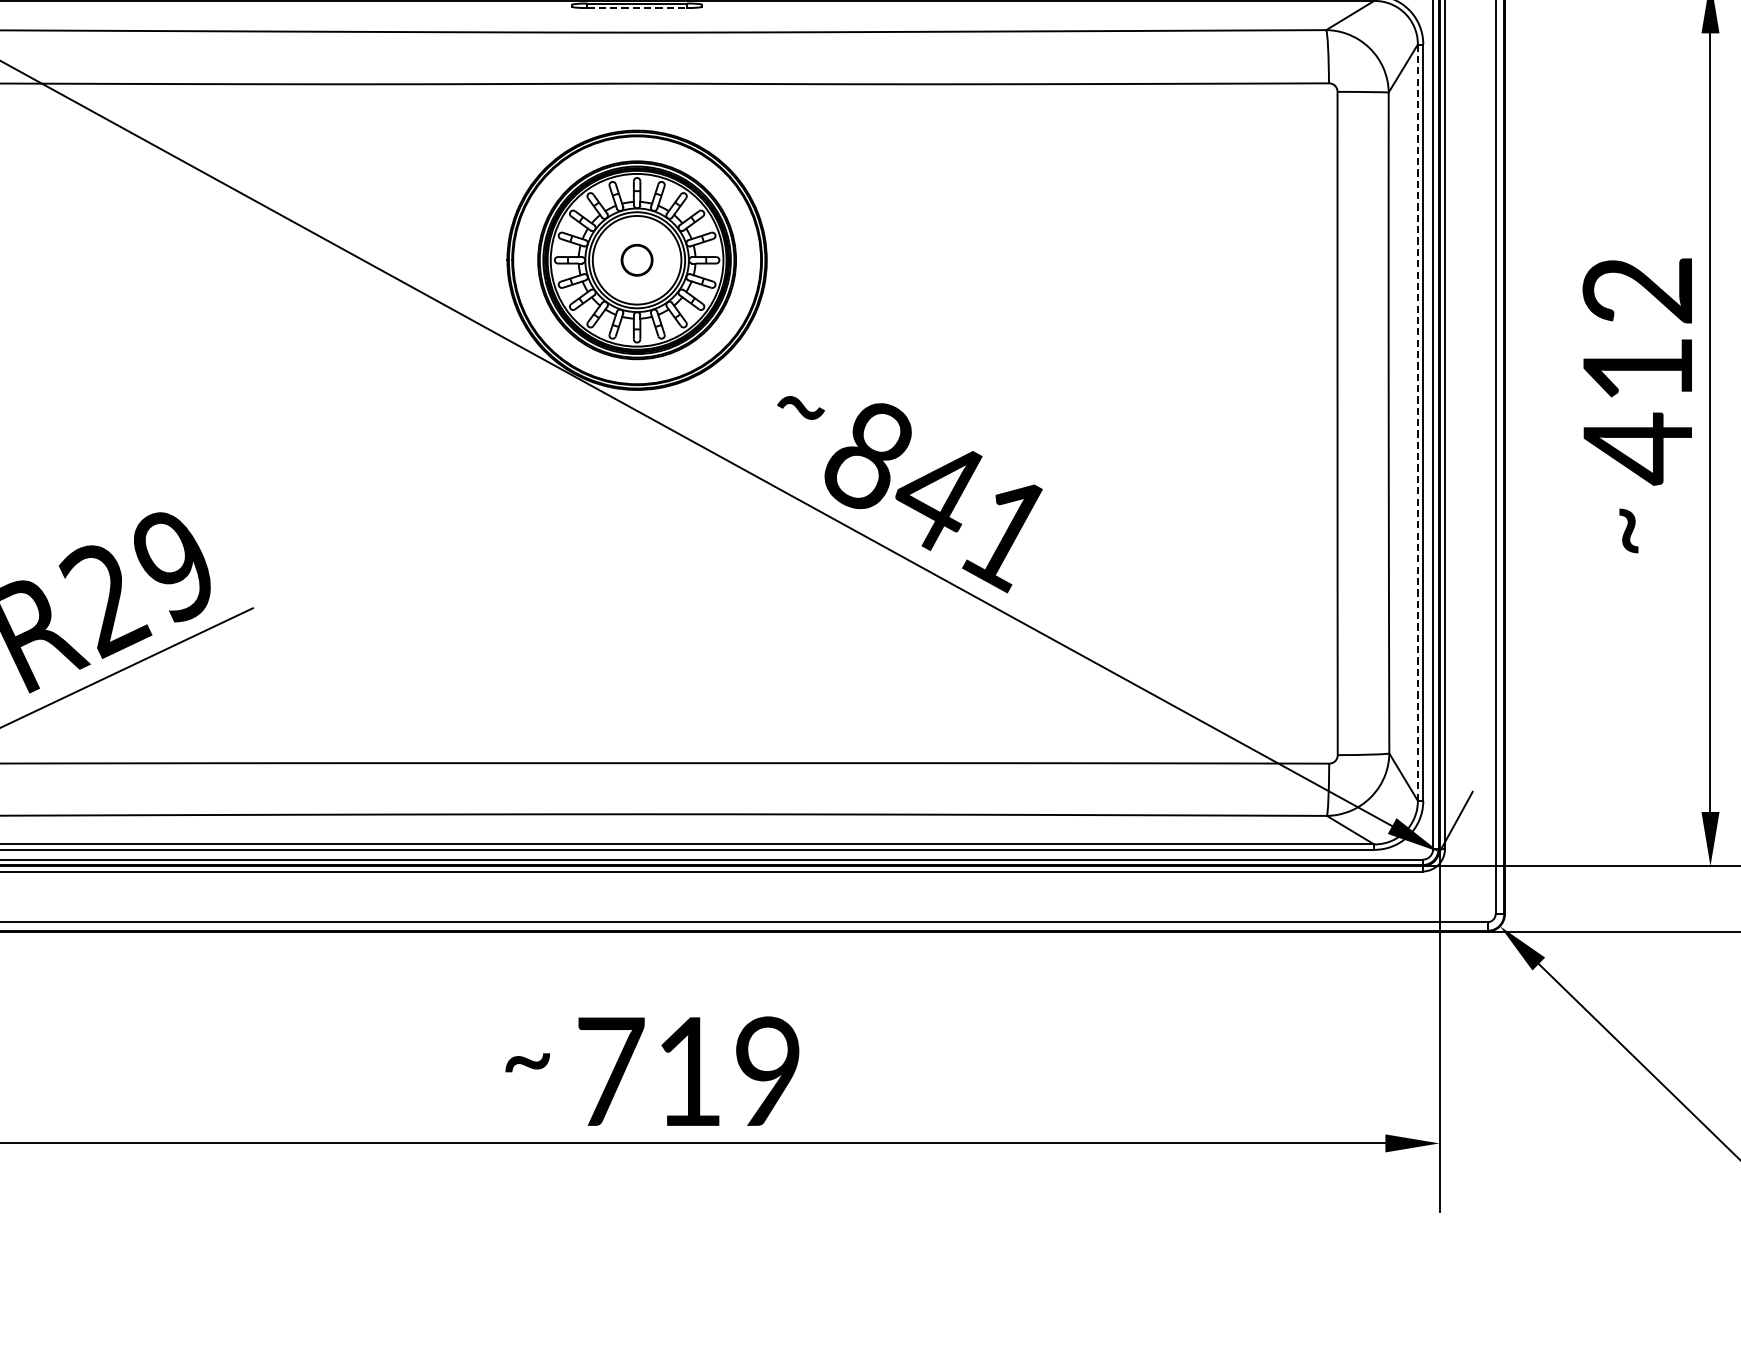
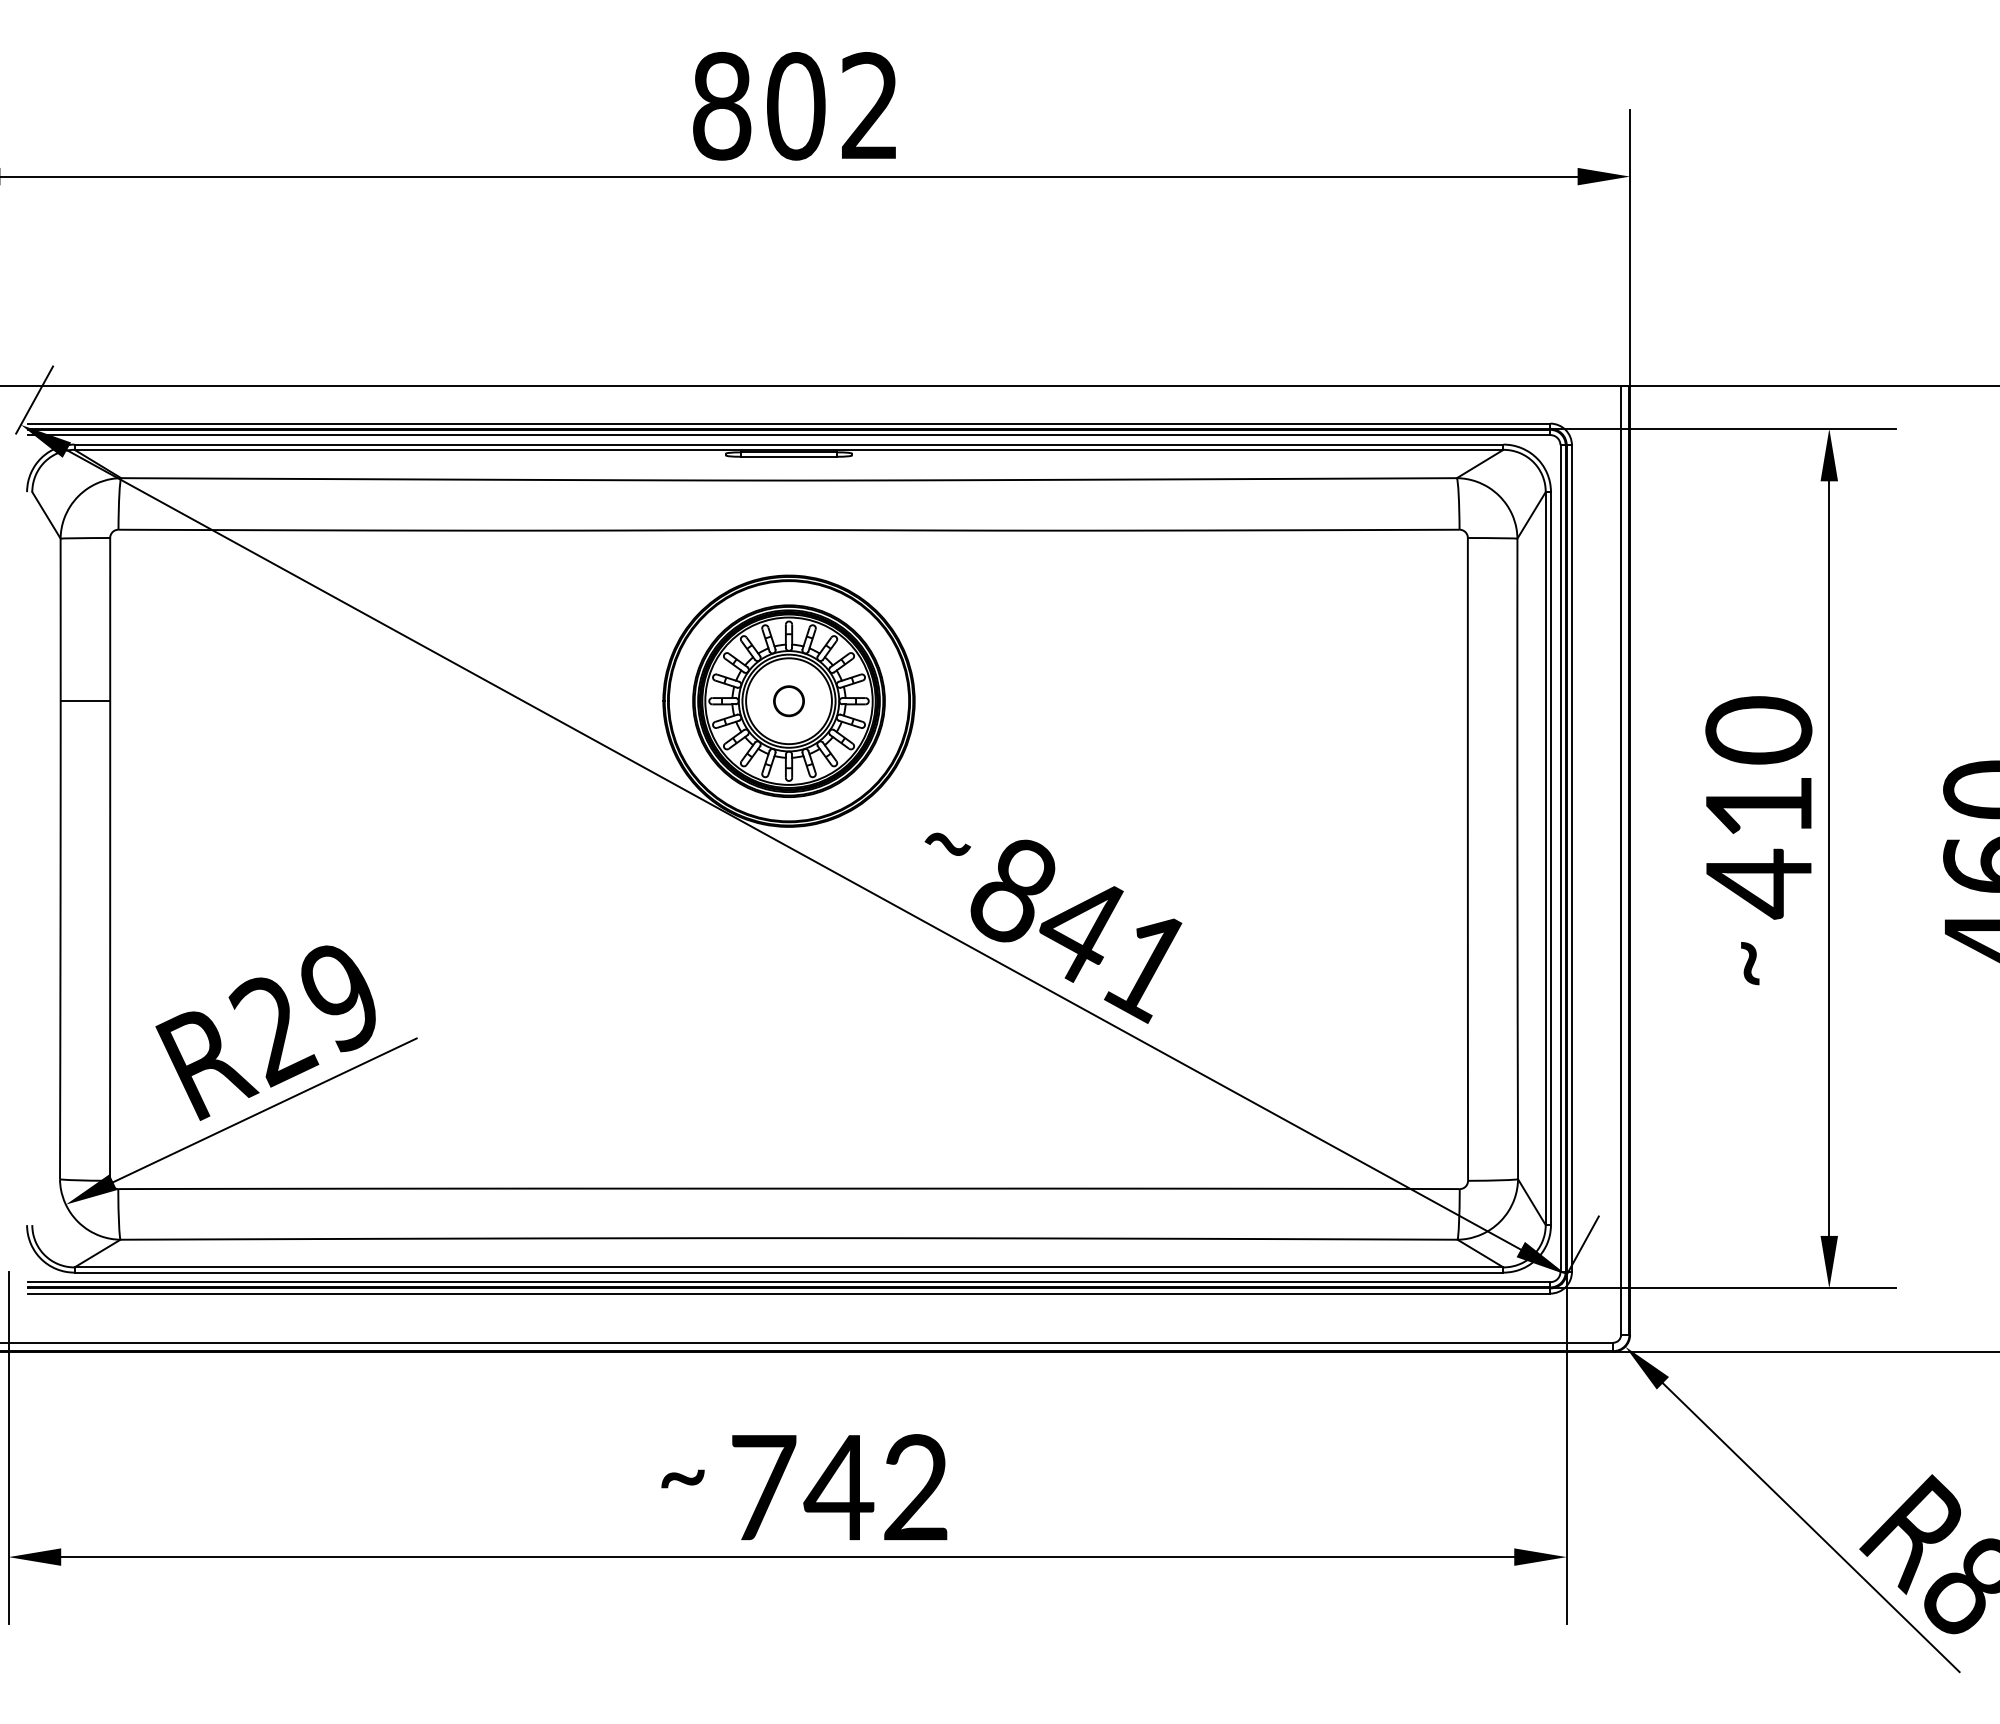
line: (637, 7) -> (789, 456), dashed -> solid
text: (1637, 290) -> (1758, 730), 412 -> 410
line: (1417, 422) -> (1545, 858), dashed -> solid
text: (726, 1071) -> (875, 1487), 719 -> 742

